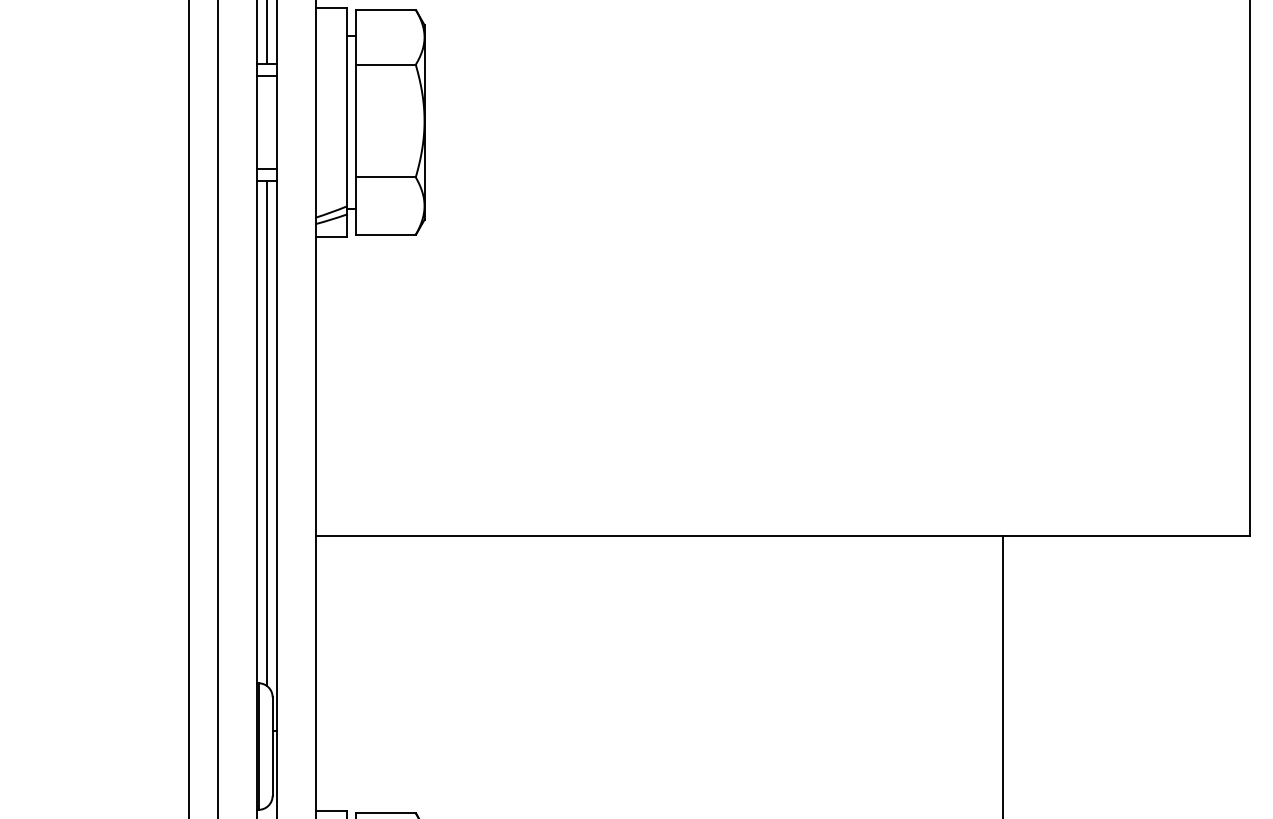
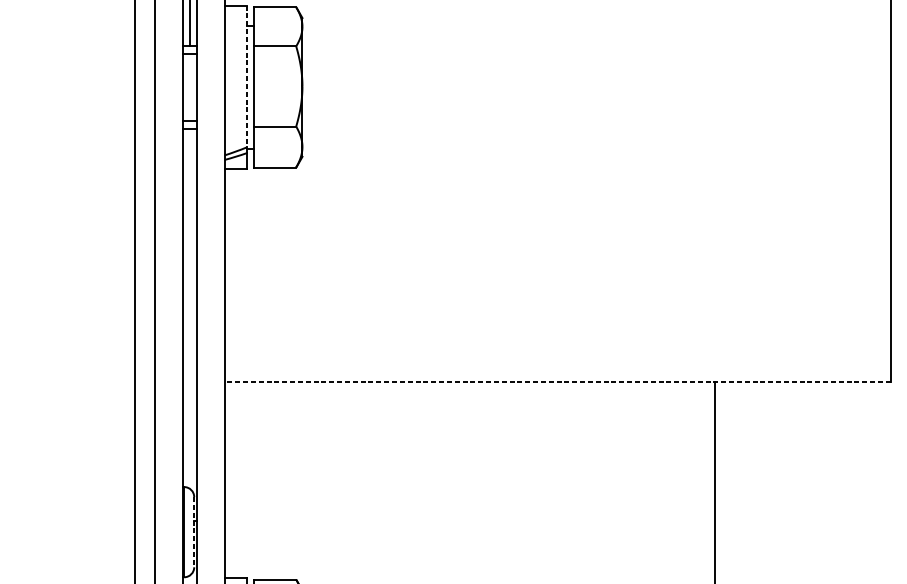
line: (346, 107) -> (246, 76), solid -> dashed
line: (266, 432) -> (189, 308), removed
line: (782, 536) -> (557, 382), solid -> dashed
line: (272, 747) -> (194, 532), solid -> dashed

